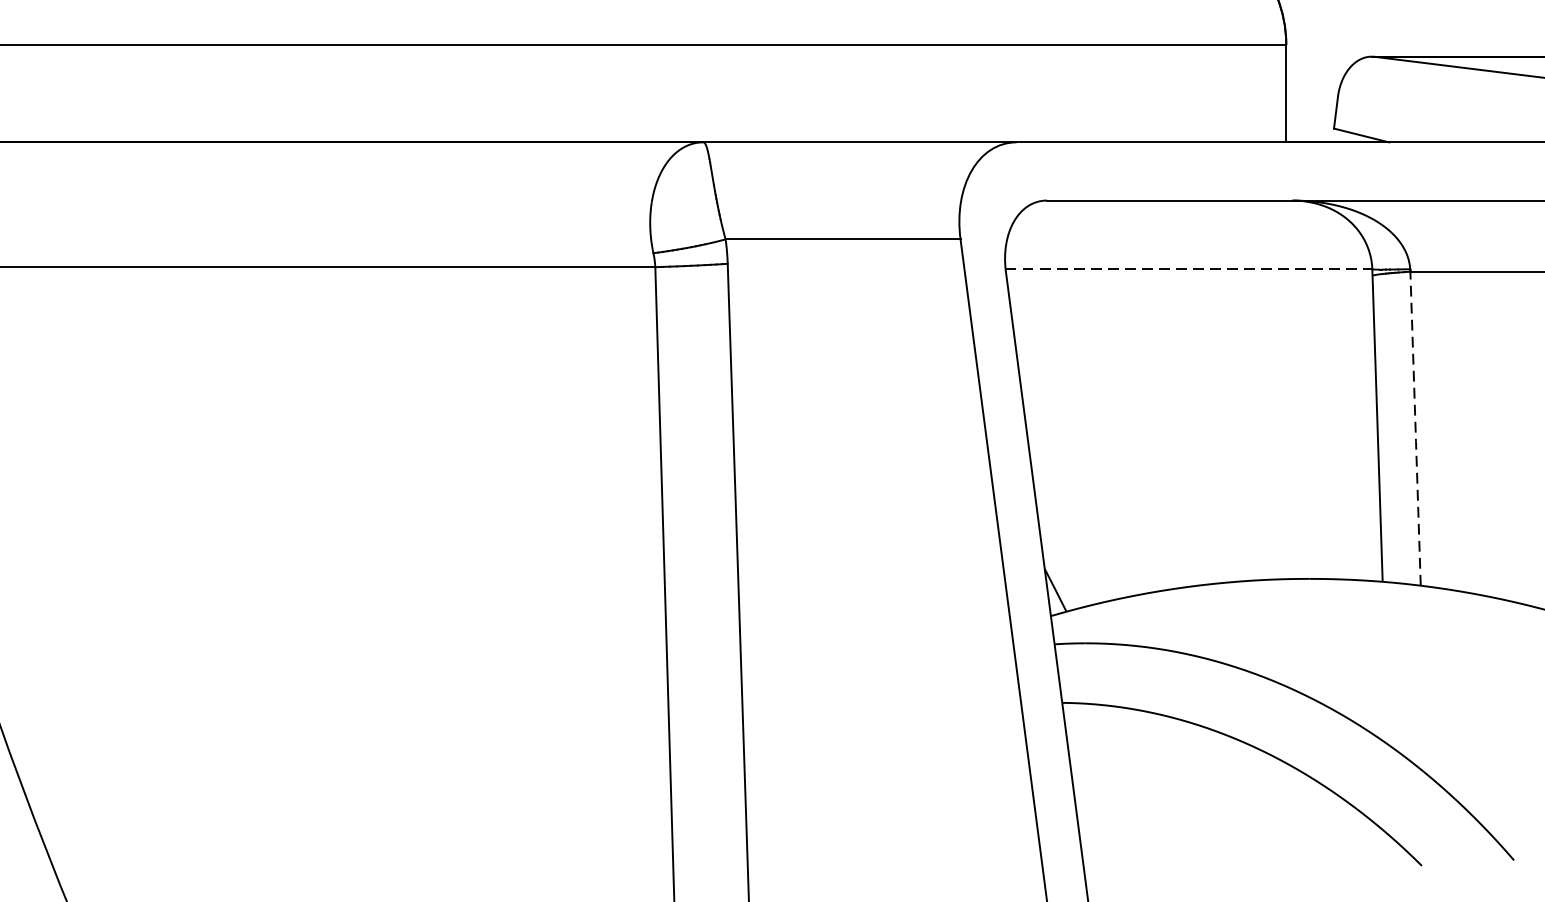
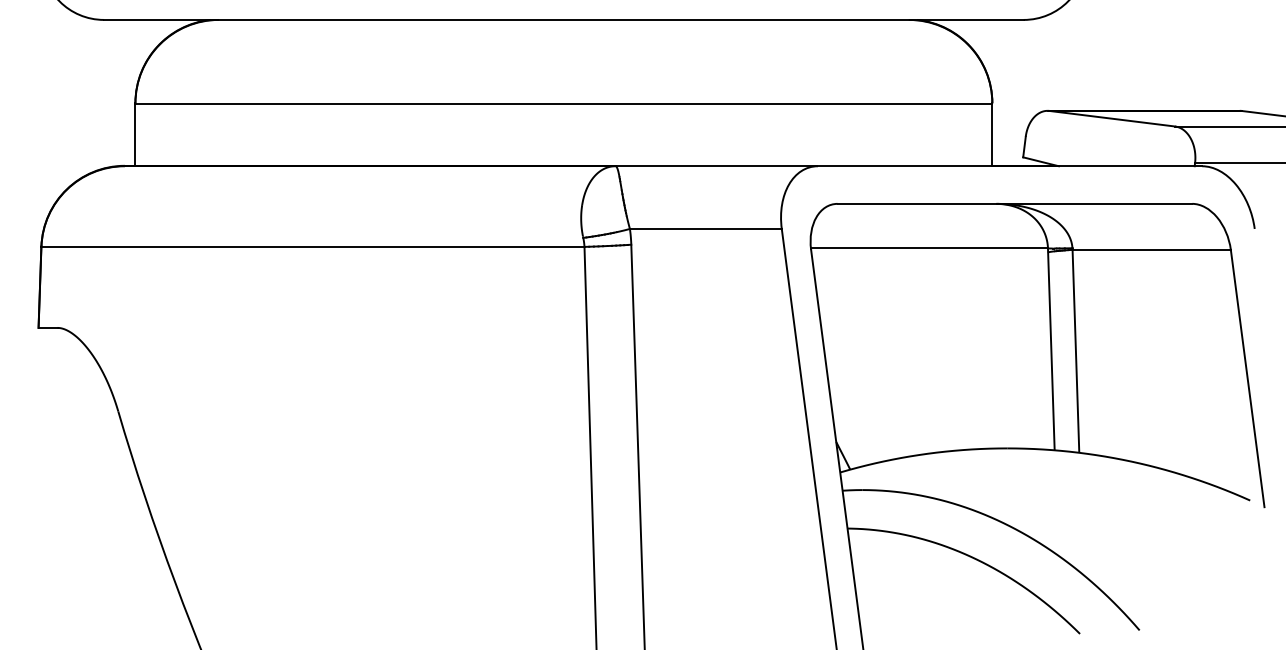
line: (1189, 269) -> (929, 248), dashed -> solid
line: (1414, 428) -> (1075, 351), dashed -> solid

